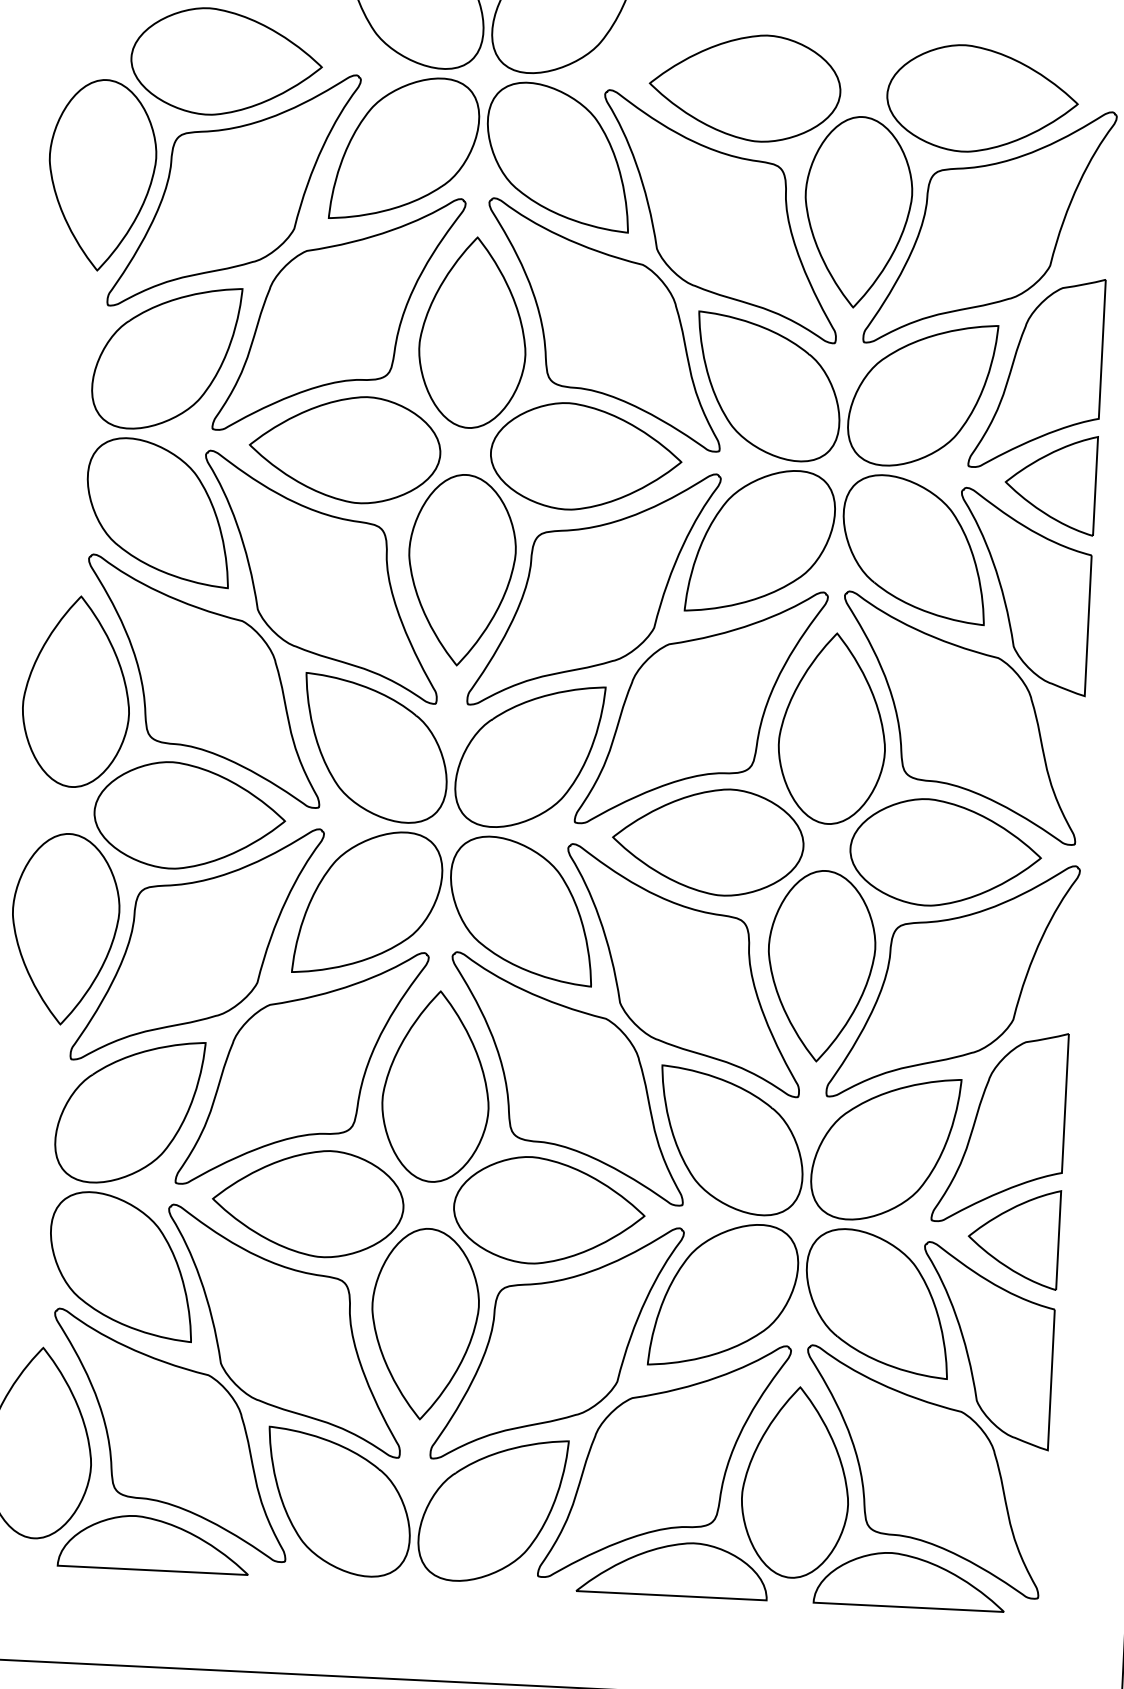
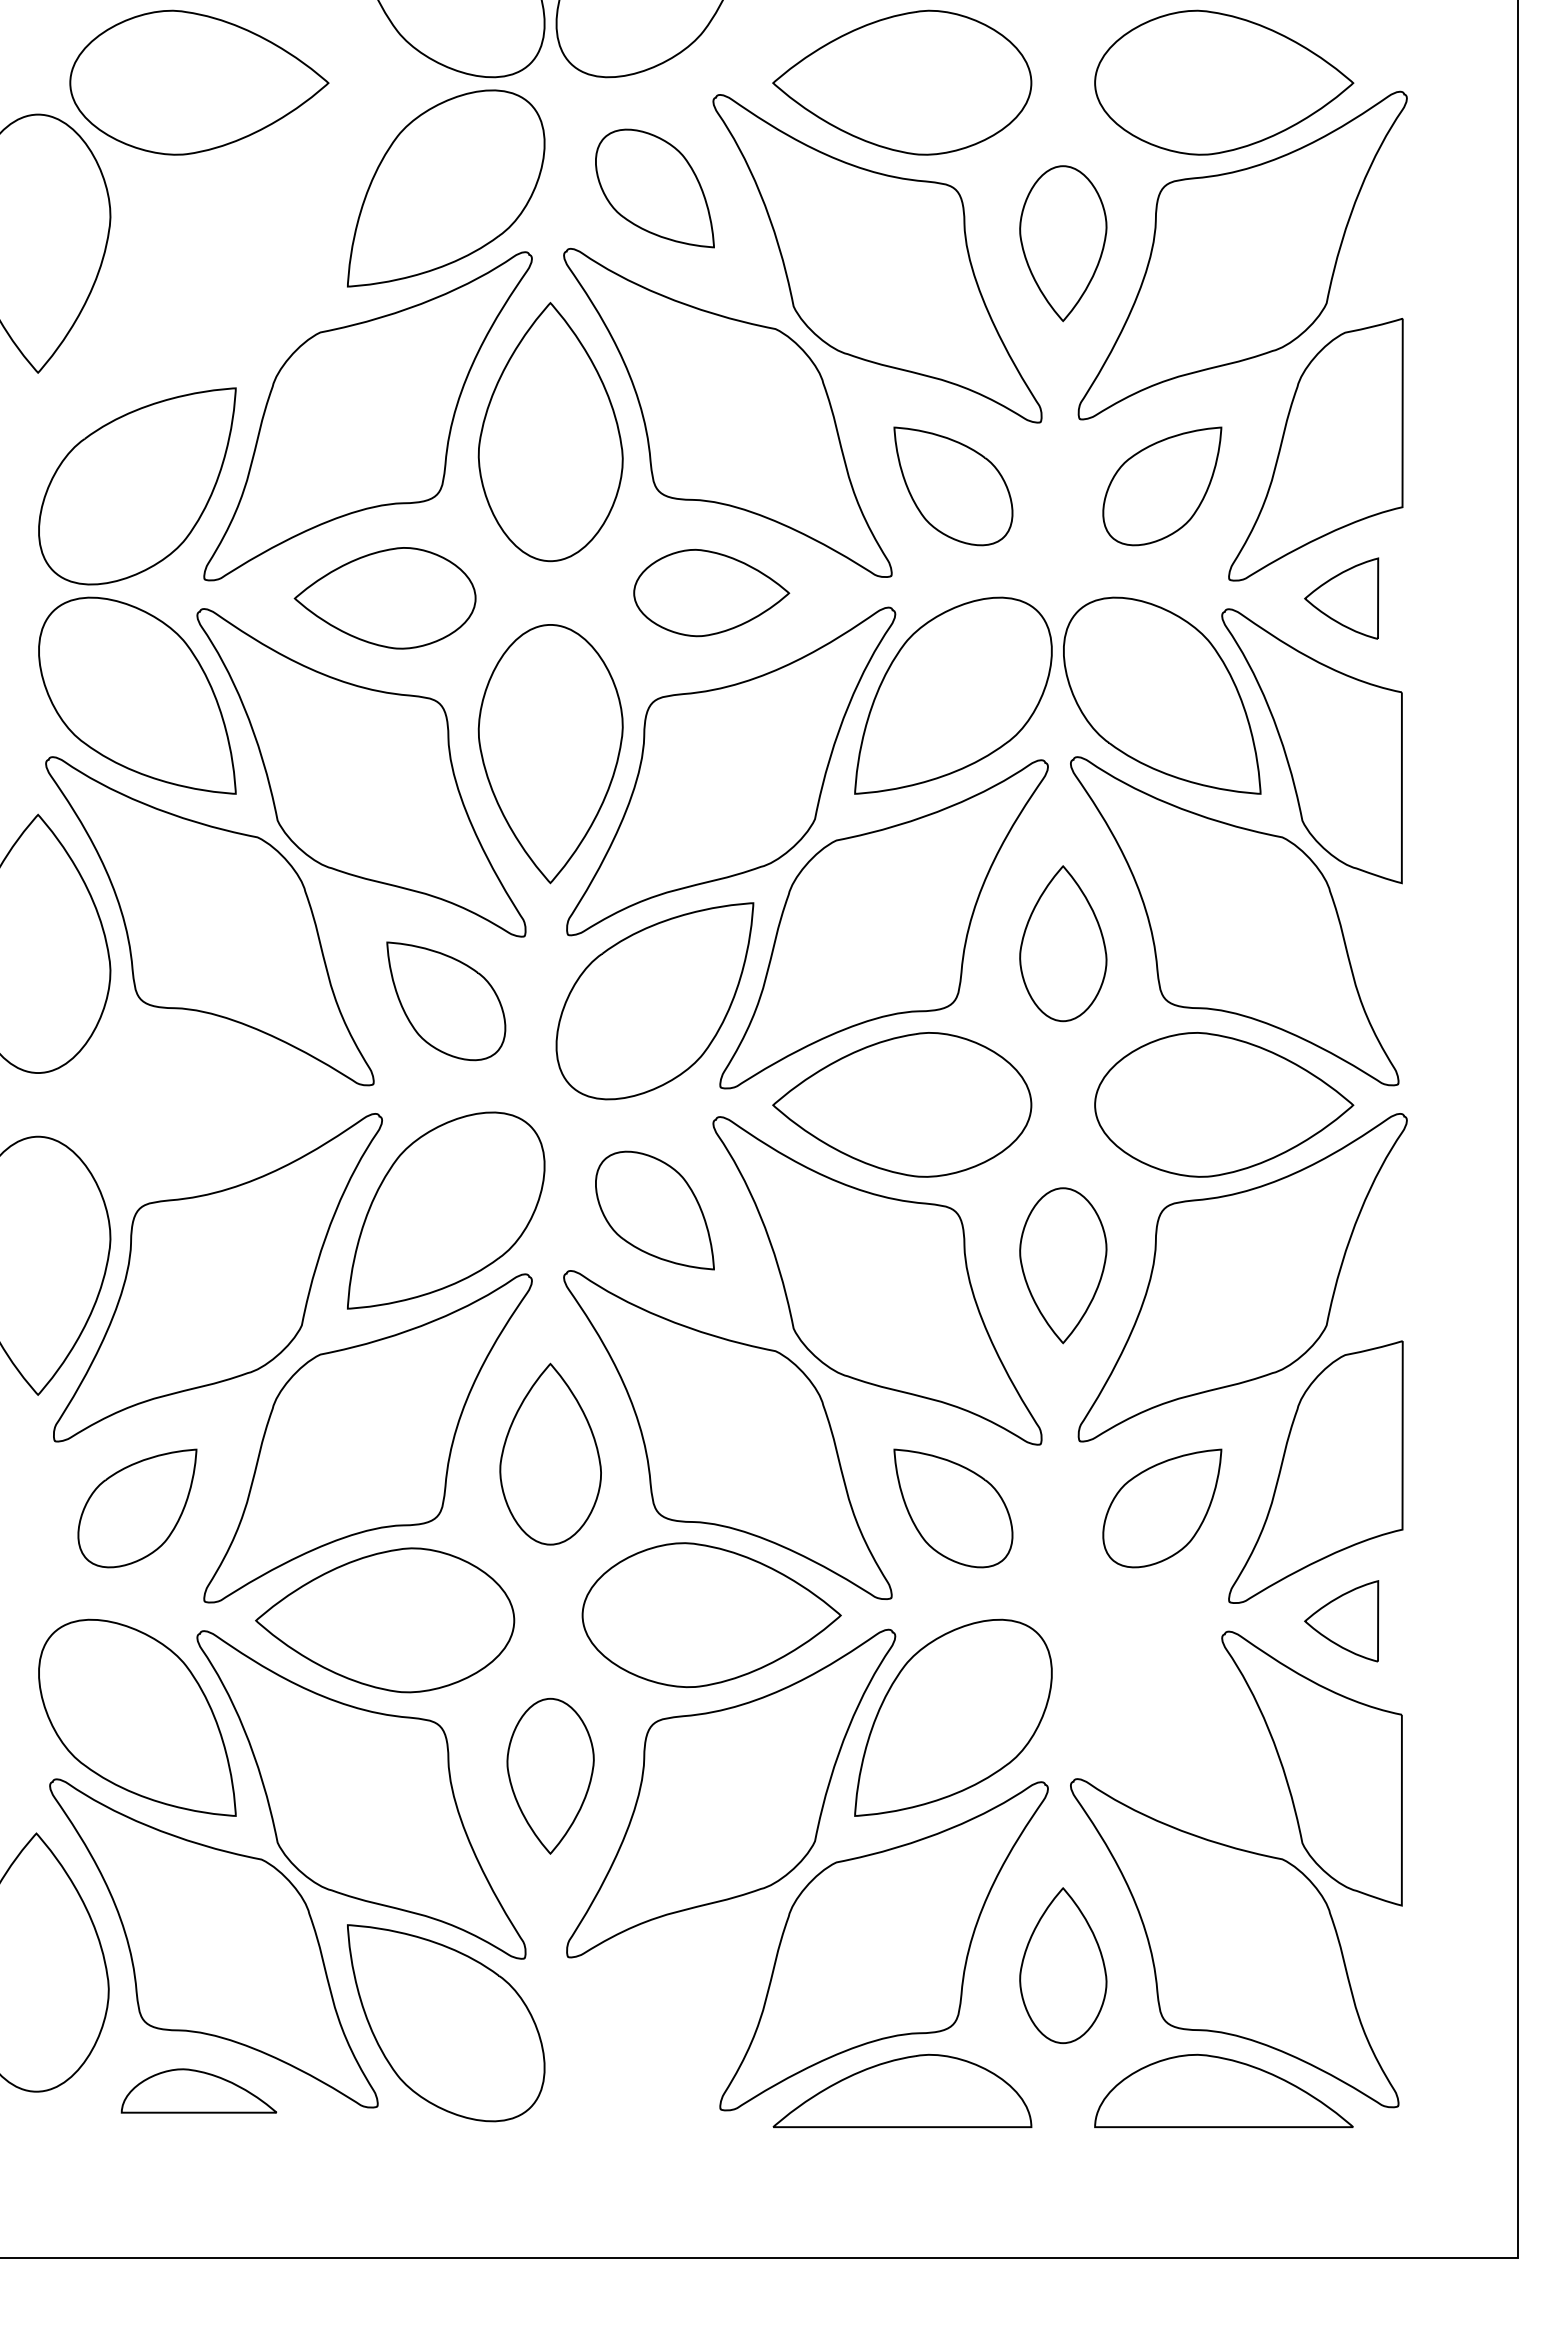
part: (558, 156) -> (654, 188), size x0.6
part: (233, 190) -> (217, 255), removed
part: (858, 212) -> (1063, 243), size x0.6
part: (768, 387) -> (953, 486), size x0.6
part: (922, 394) -> (1162, 486), size x0.6
part: (345, 449) -> (385, 598), size x0.7
part: (586, 456) -> (711, 592), size x0.6
part: (1050, 484) -> (1341, 598), size x0.6
part: (833, 728) -> (1063, 943), size x0.6
part: (375, 748) -> (446, 1001), size x0.6
part: (189, 816) -> (199, 1104), removed
part: (521, 910) -> (654, 1210), size x0.6
part: (821, 965) -> (1063, 1265), size x0.6
part: (436, 1086) -> (550, 1454), size x0.7
part: (129, 1111) -> (137, 1508), size x0.6
part: (731, 1141) -> (953, 1508), size x0.6
part: (885, 1148) -> (1162, 1508), size x0.6
part: (1013, 1238) -> (1341, 1621), size x0.6
part: (878, 1302) -> (1162, 1717), removed
part: (424, 1324) -> (550, 1776), size x0.6
part: (796, 1482) -> (1063, 1965), size x0.6
part: (492, 1510) -> (654, 2023), removed
part: (153, 1543) -> (198, 2090), size x0.6

